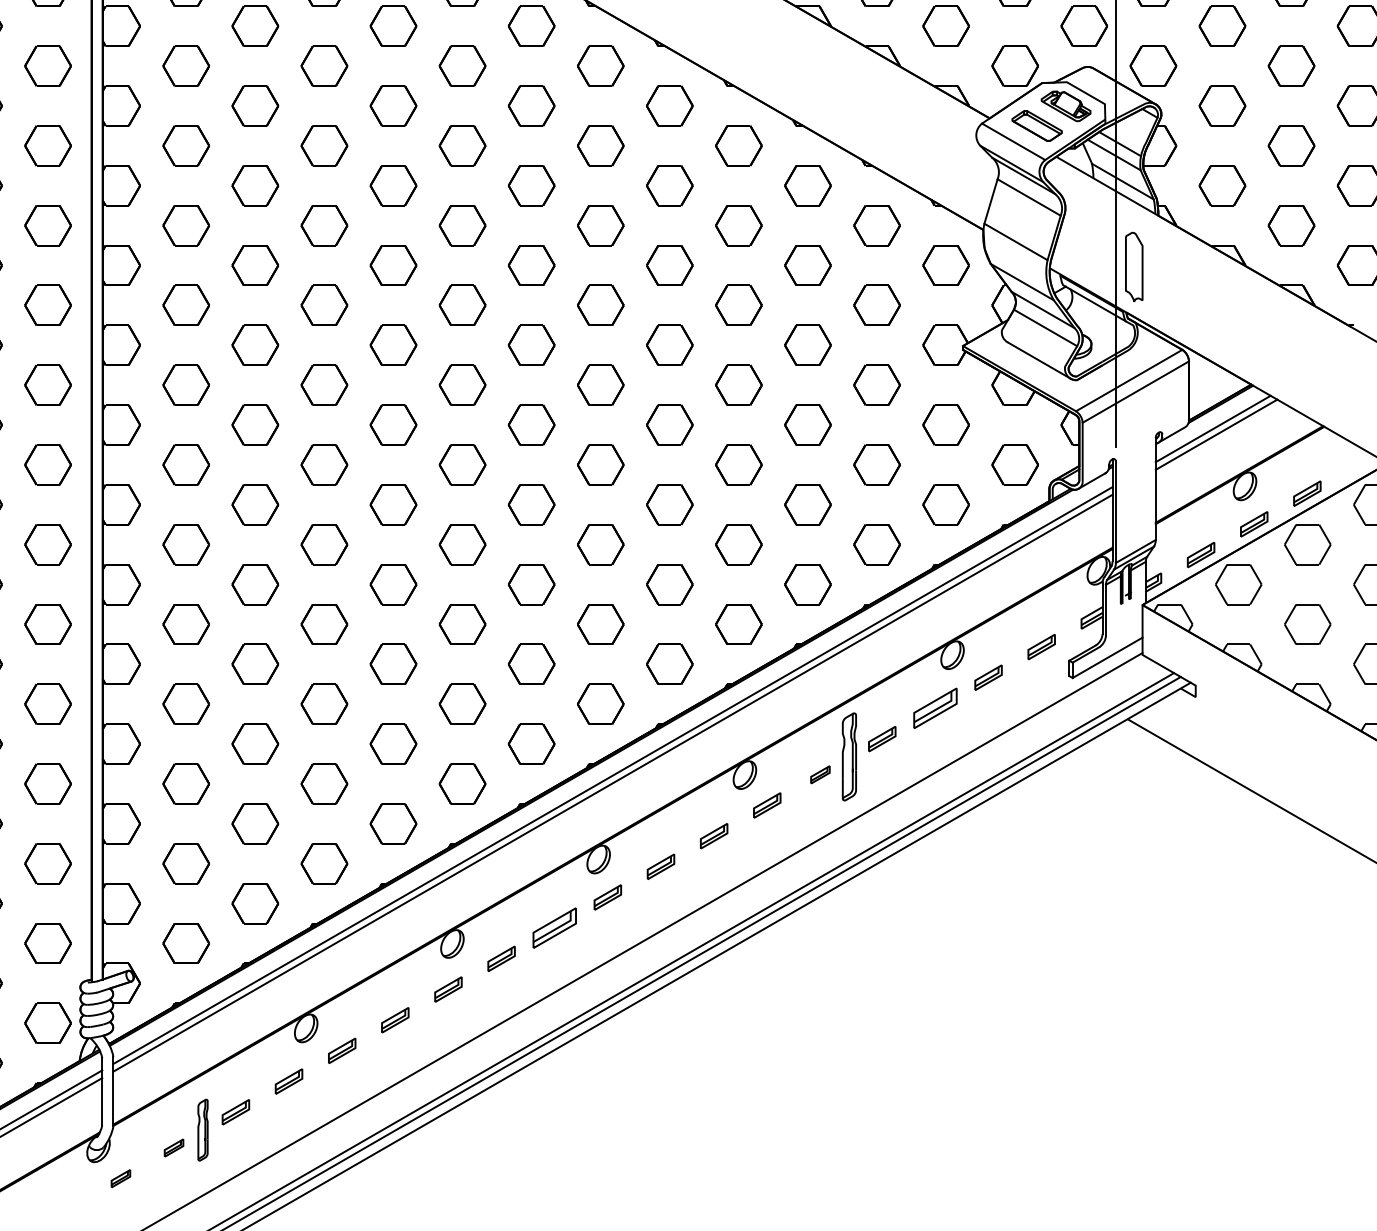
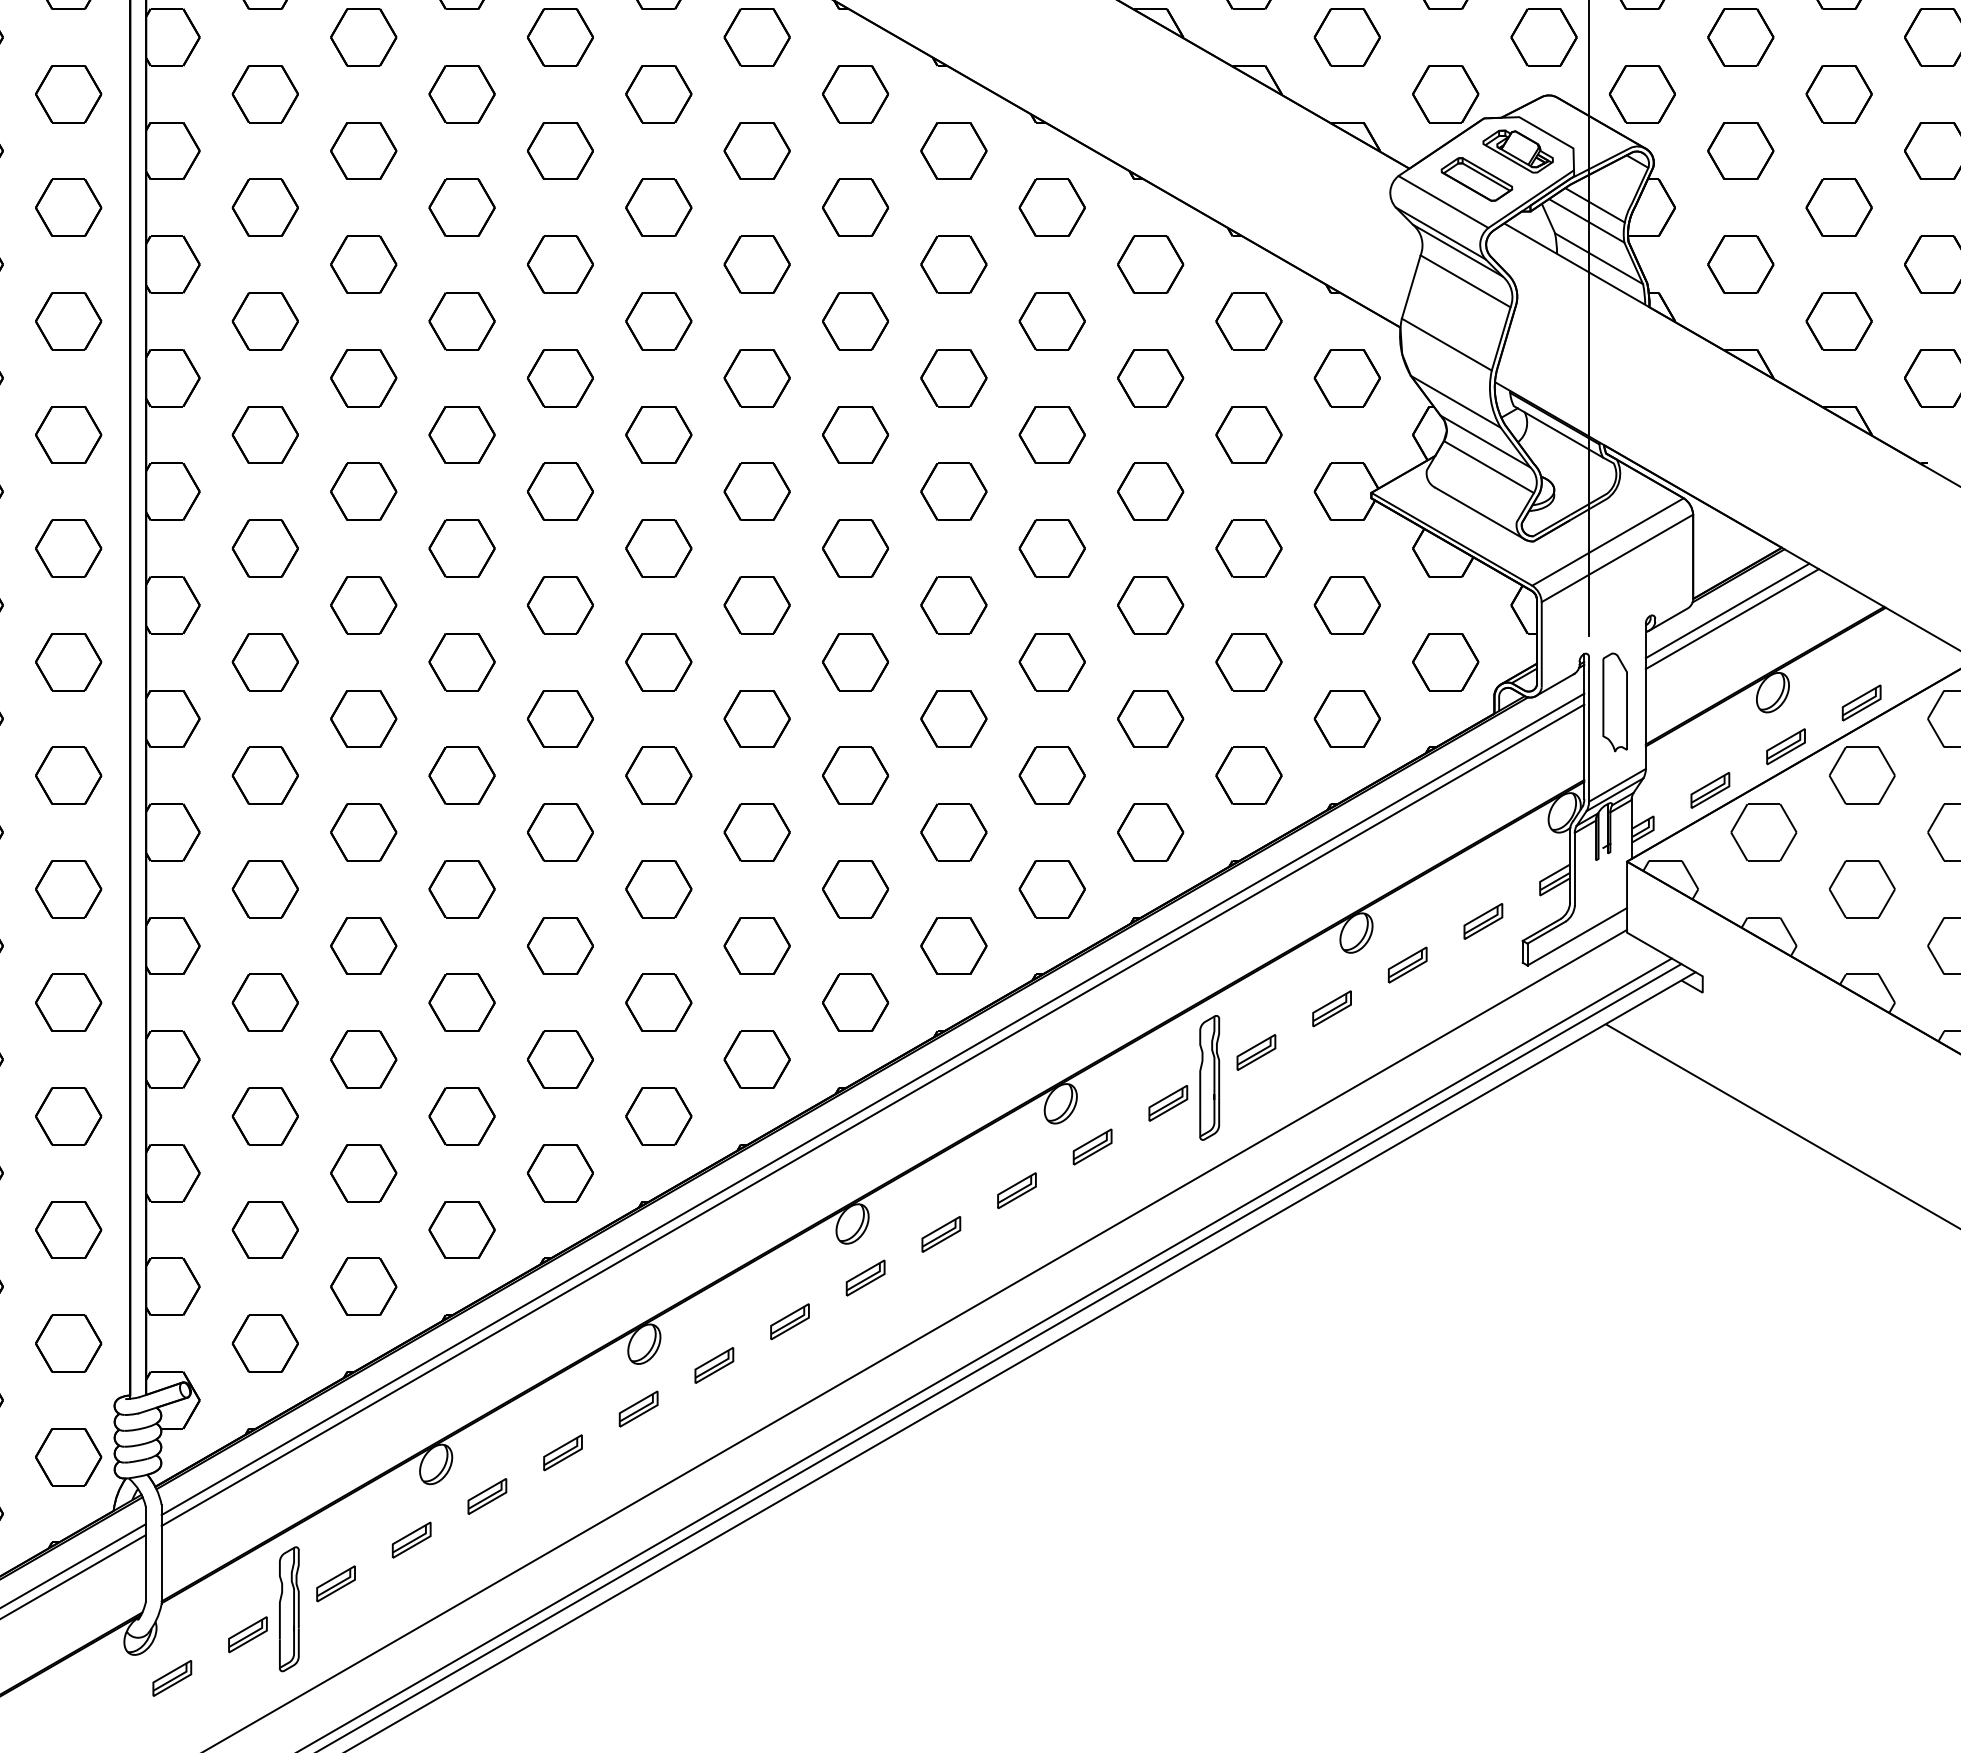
part: (1133, 267) -> (1614, 702), moved
part: (935, 708) -> (1331, 1008), size x0.62
part: (820, 774) -> (1168, 1103), size x1.43
part: (554, 928) -> (789, 1321), size x0.62
part: (202, 1130) -> (288, 1609), size x1.43
part: (173, 1147) -> (247, 1634), size x1.43
part: (121, 1178) -> (172, 1678), size x1.43

